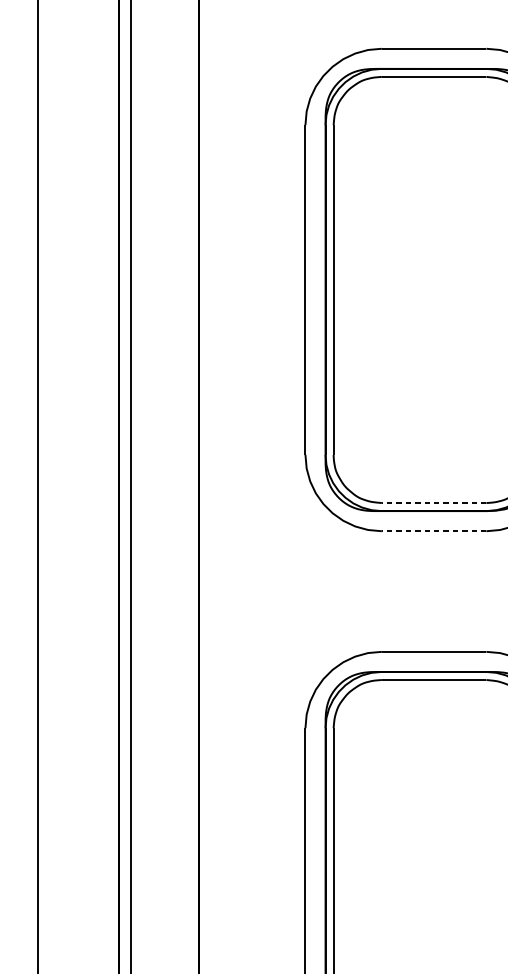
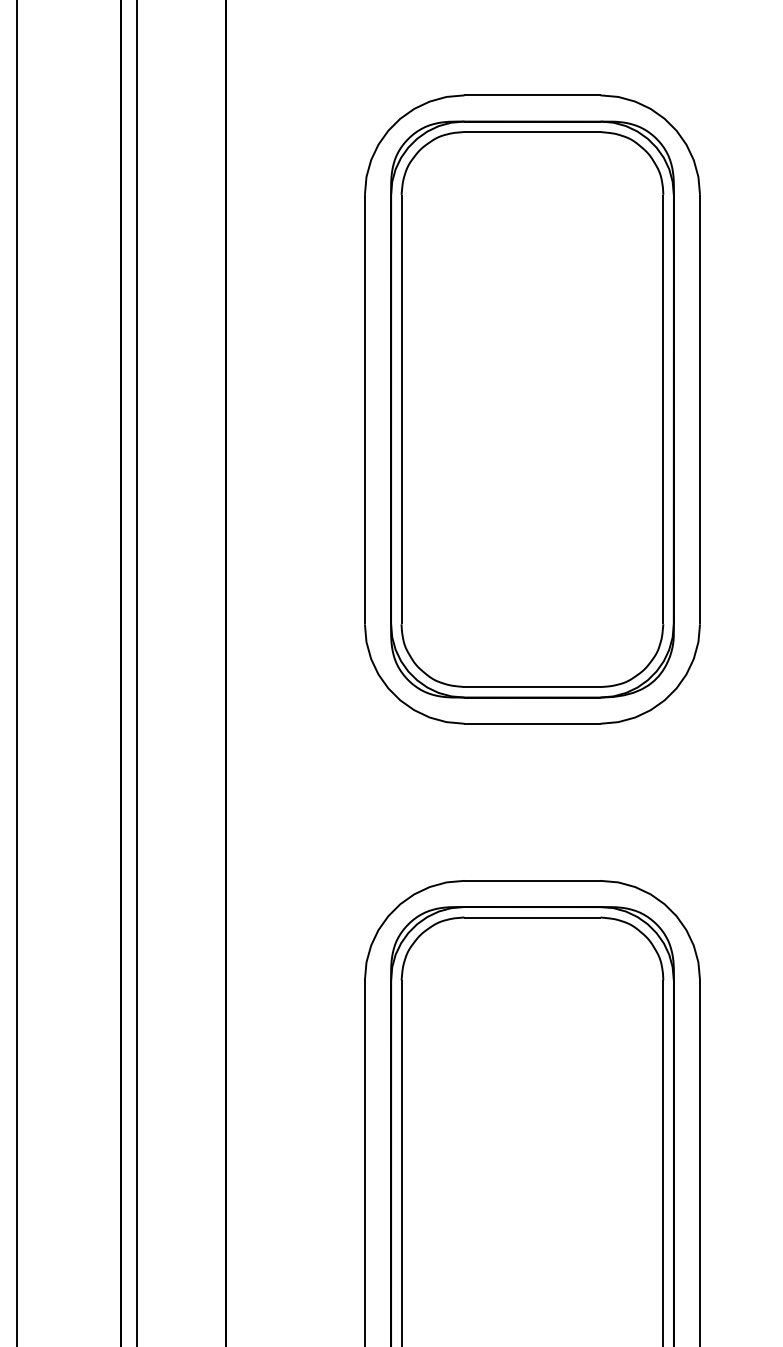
line: (433, 503) -> (531, 687), dashed -> solid
line: (433, 531) -> (531, 723), dashed -> solid

